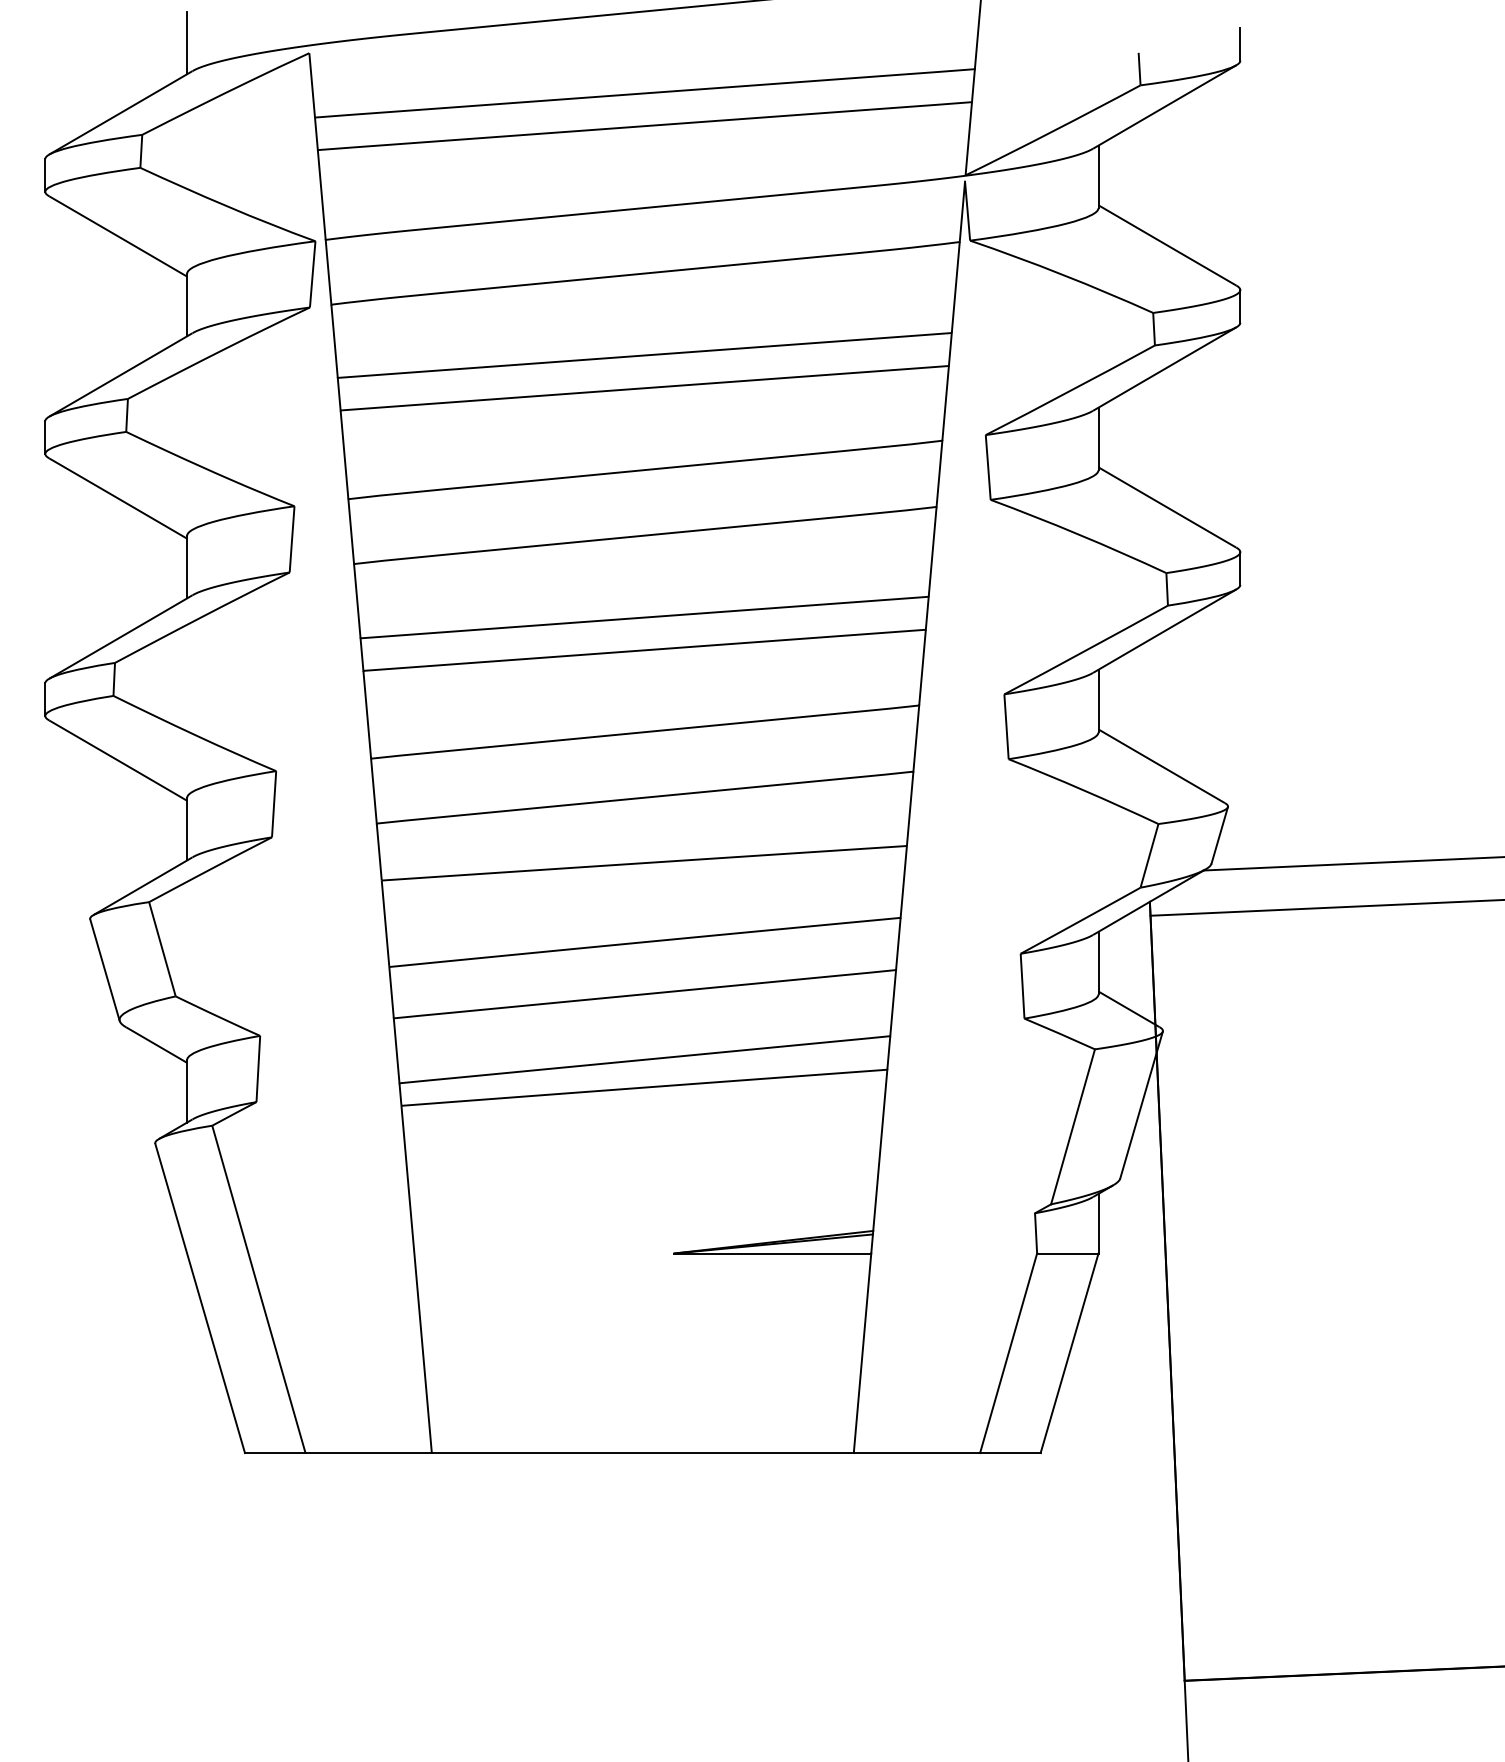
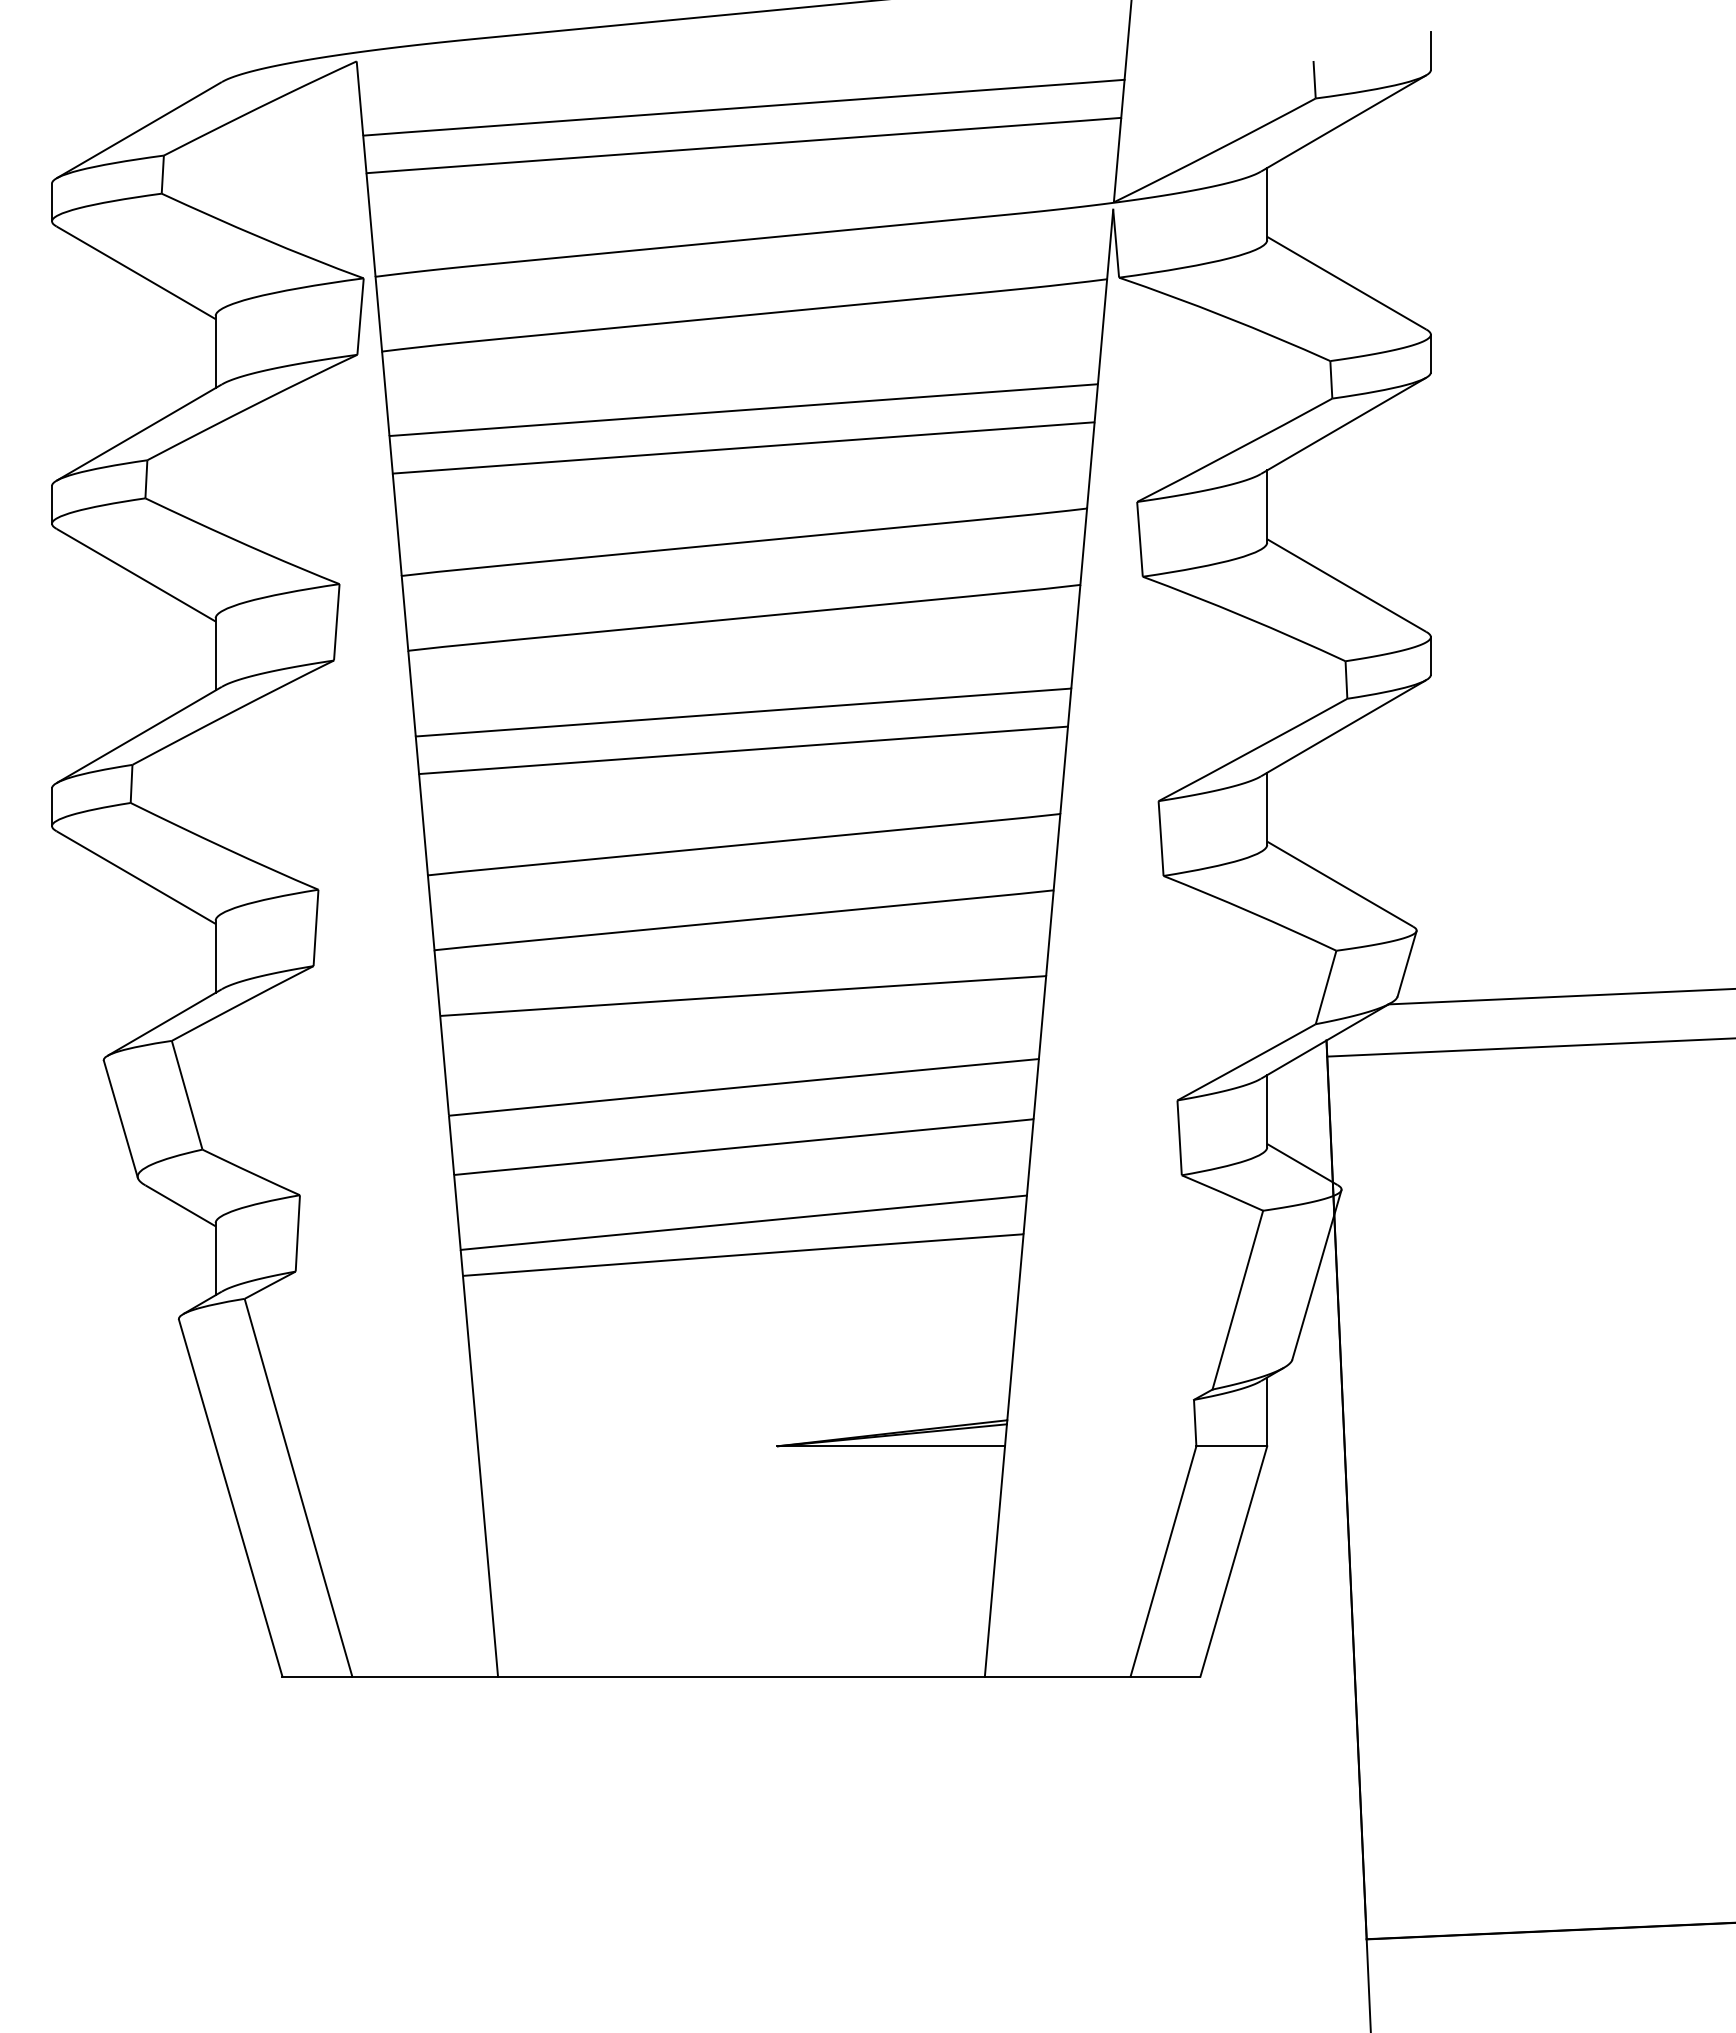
line: (186, 42) -> (215, 49), removed

